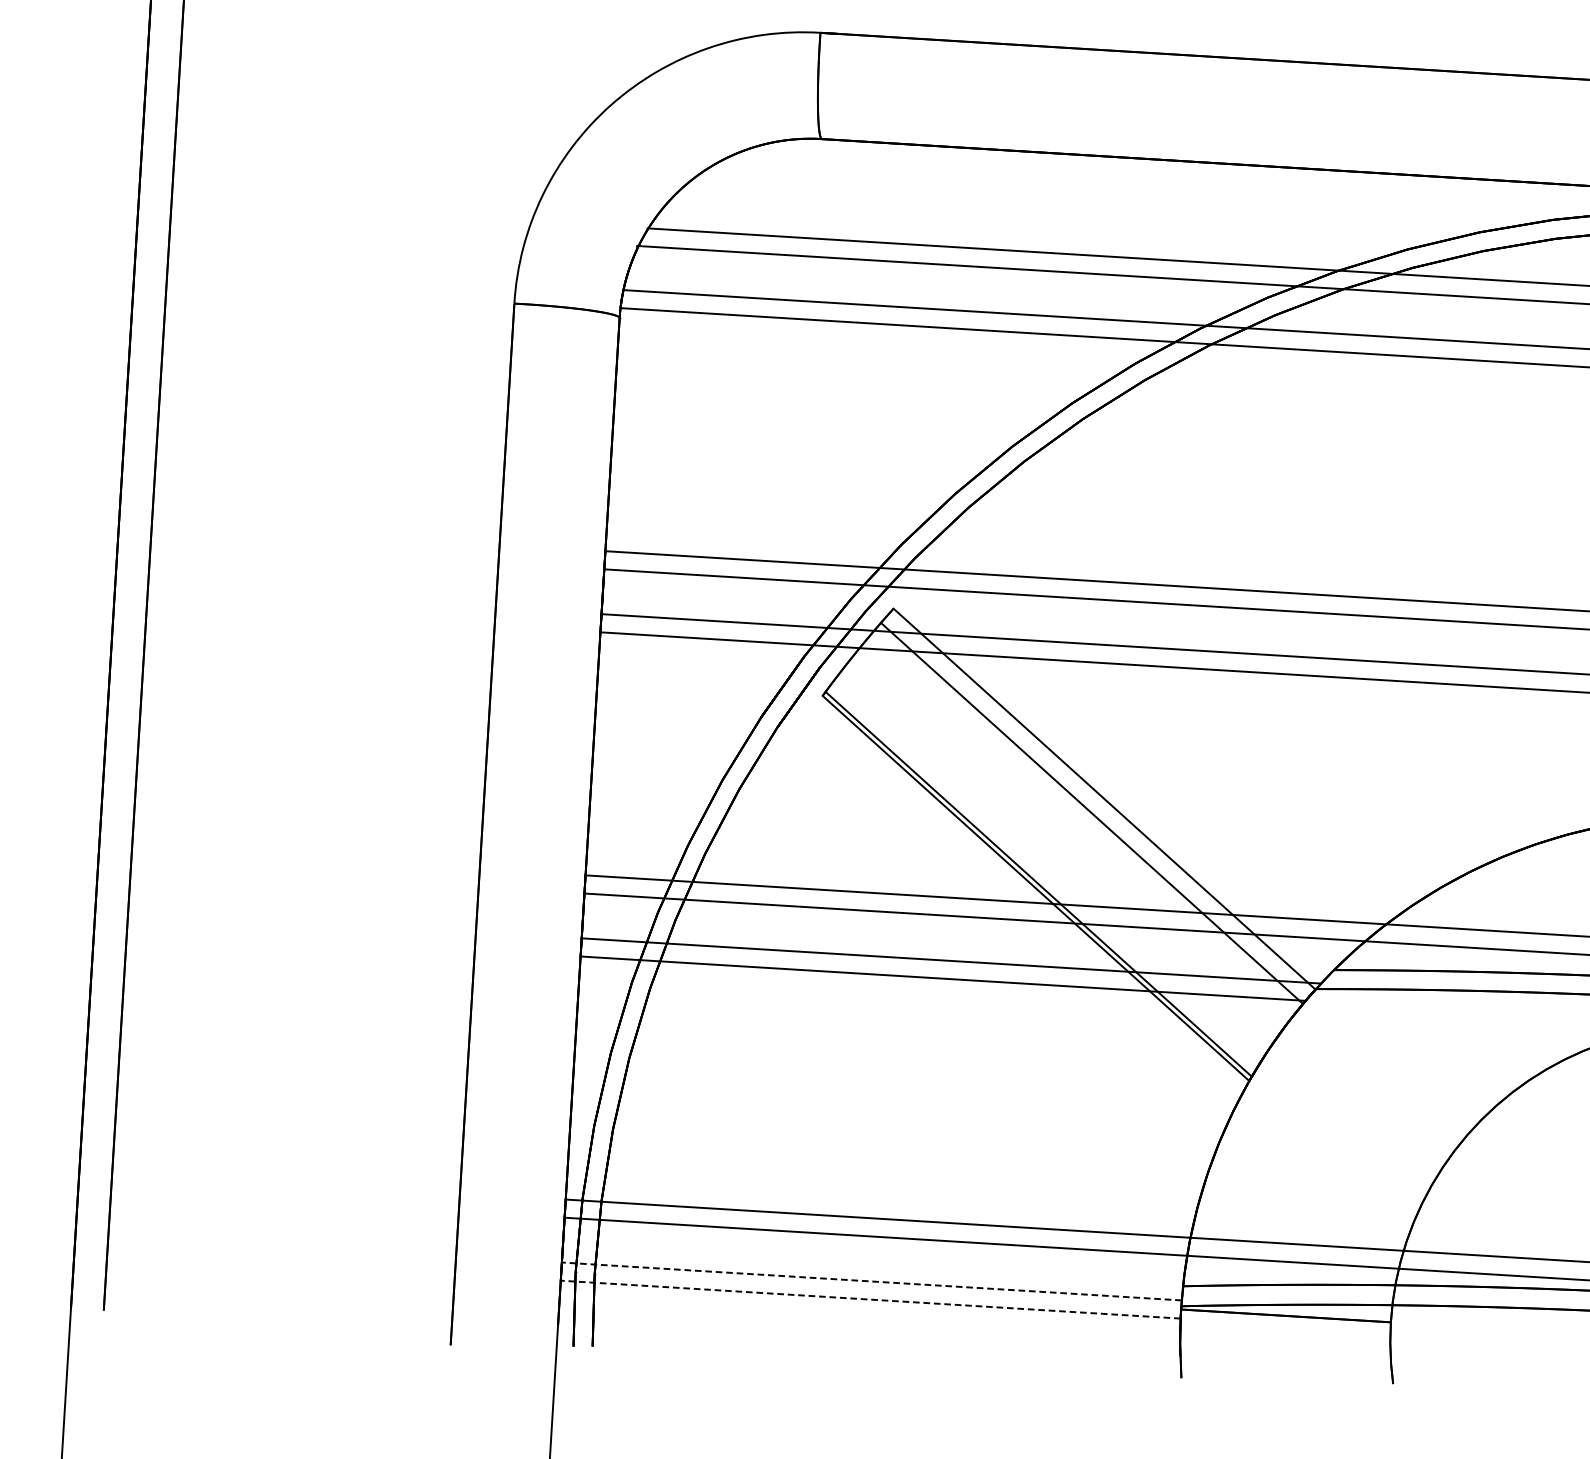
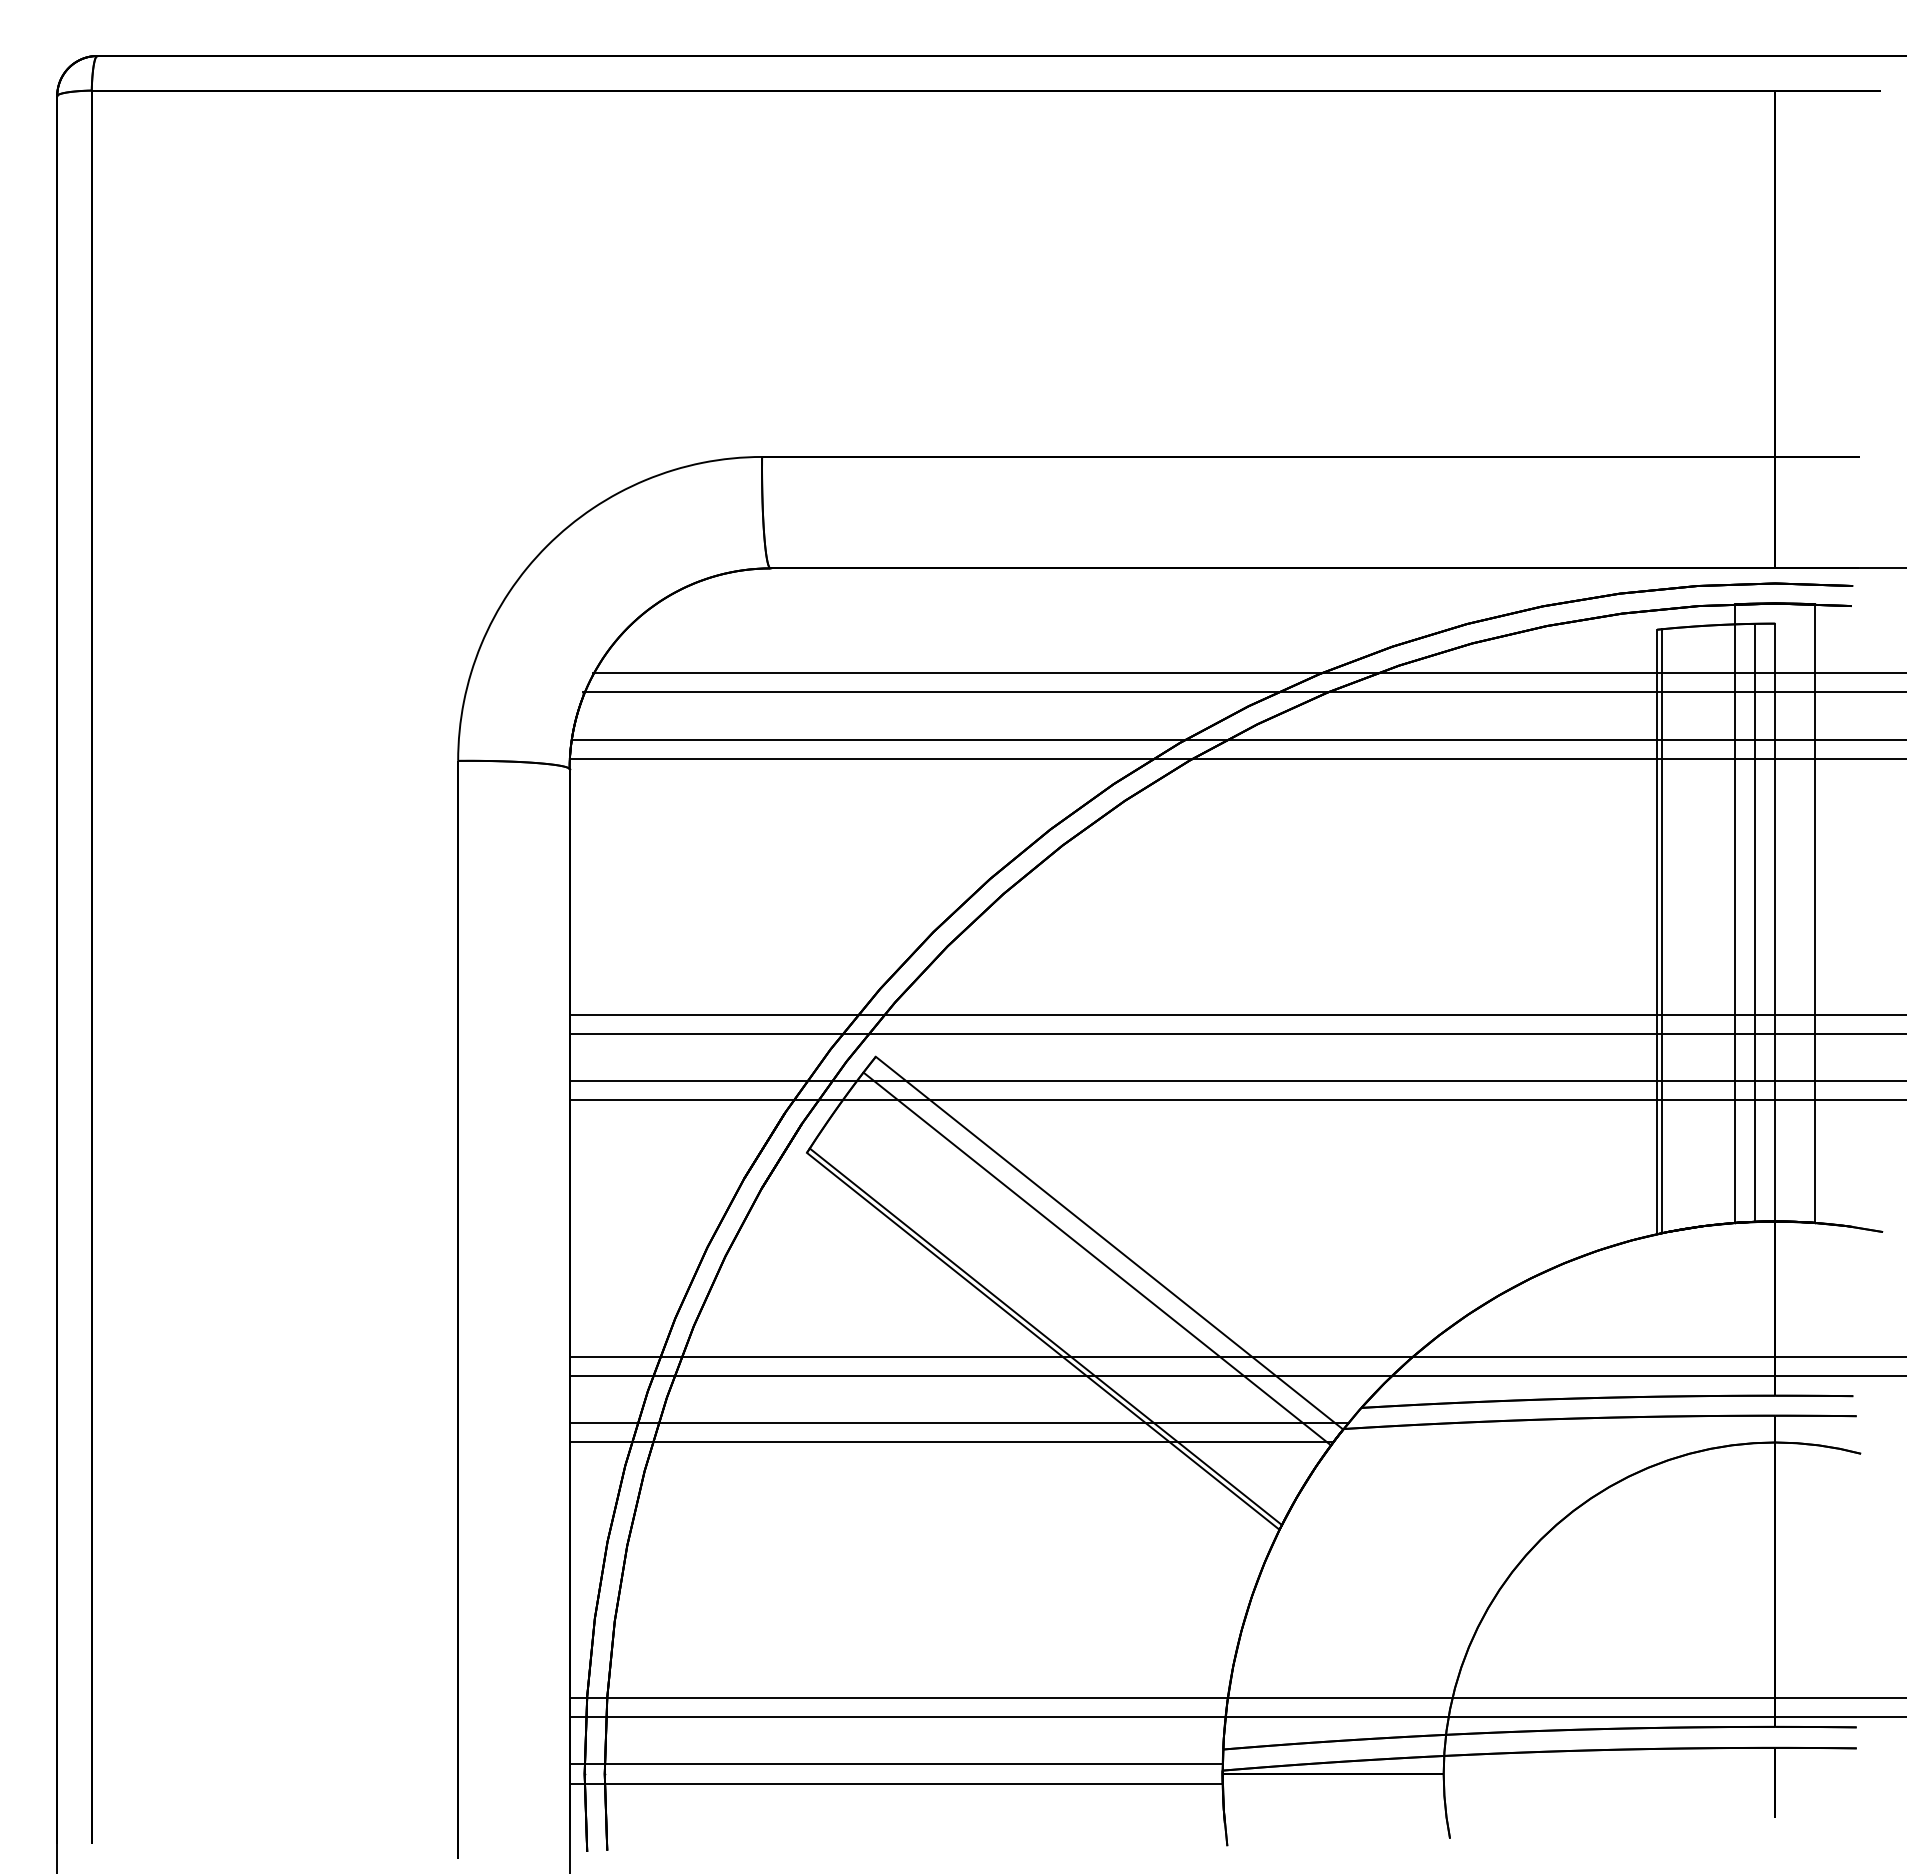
line: (872, 1281) -> (896, 1764), dashed -> solid
line: (871, 1299) -> (896, 1783), dashed -> solid

